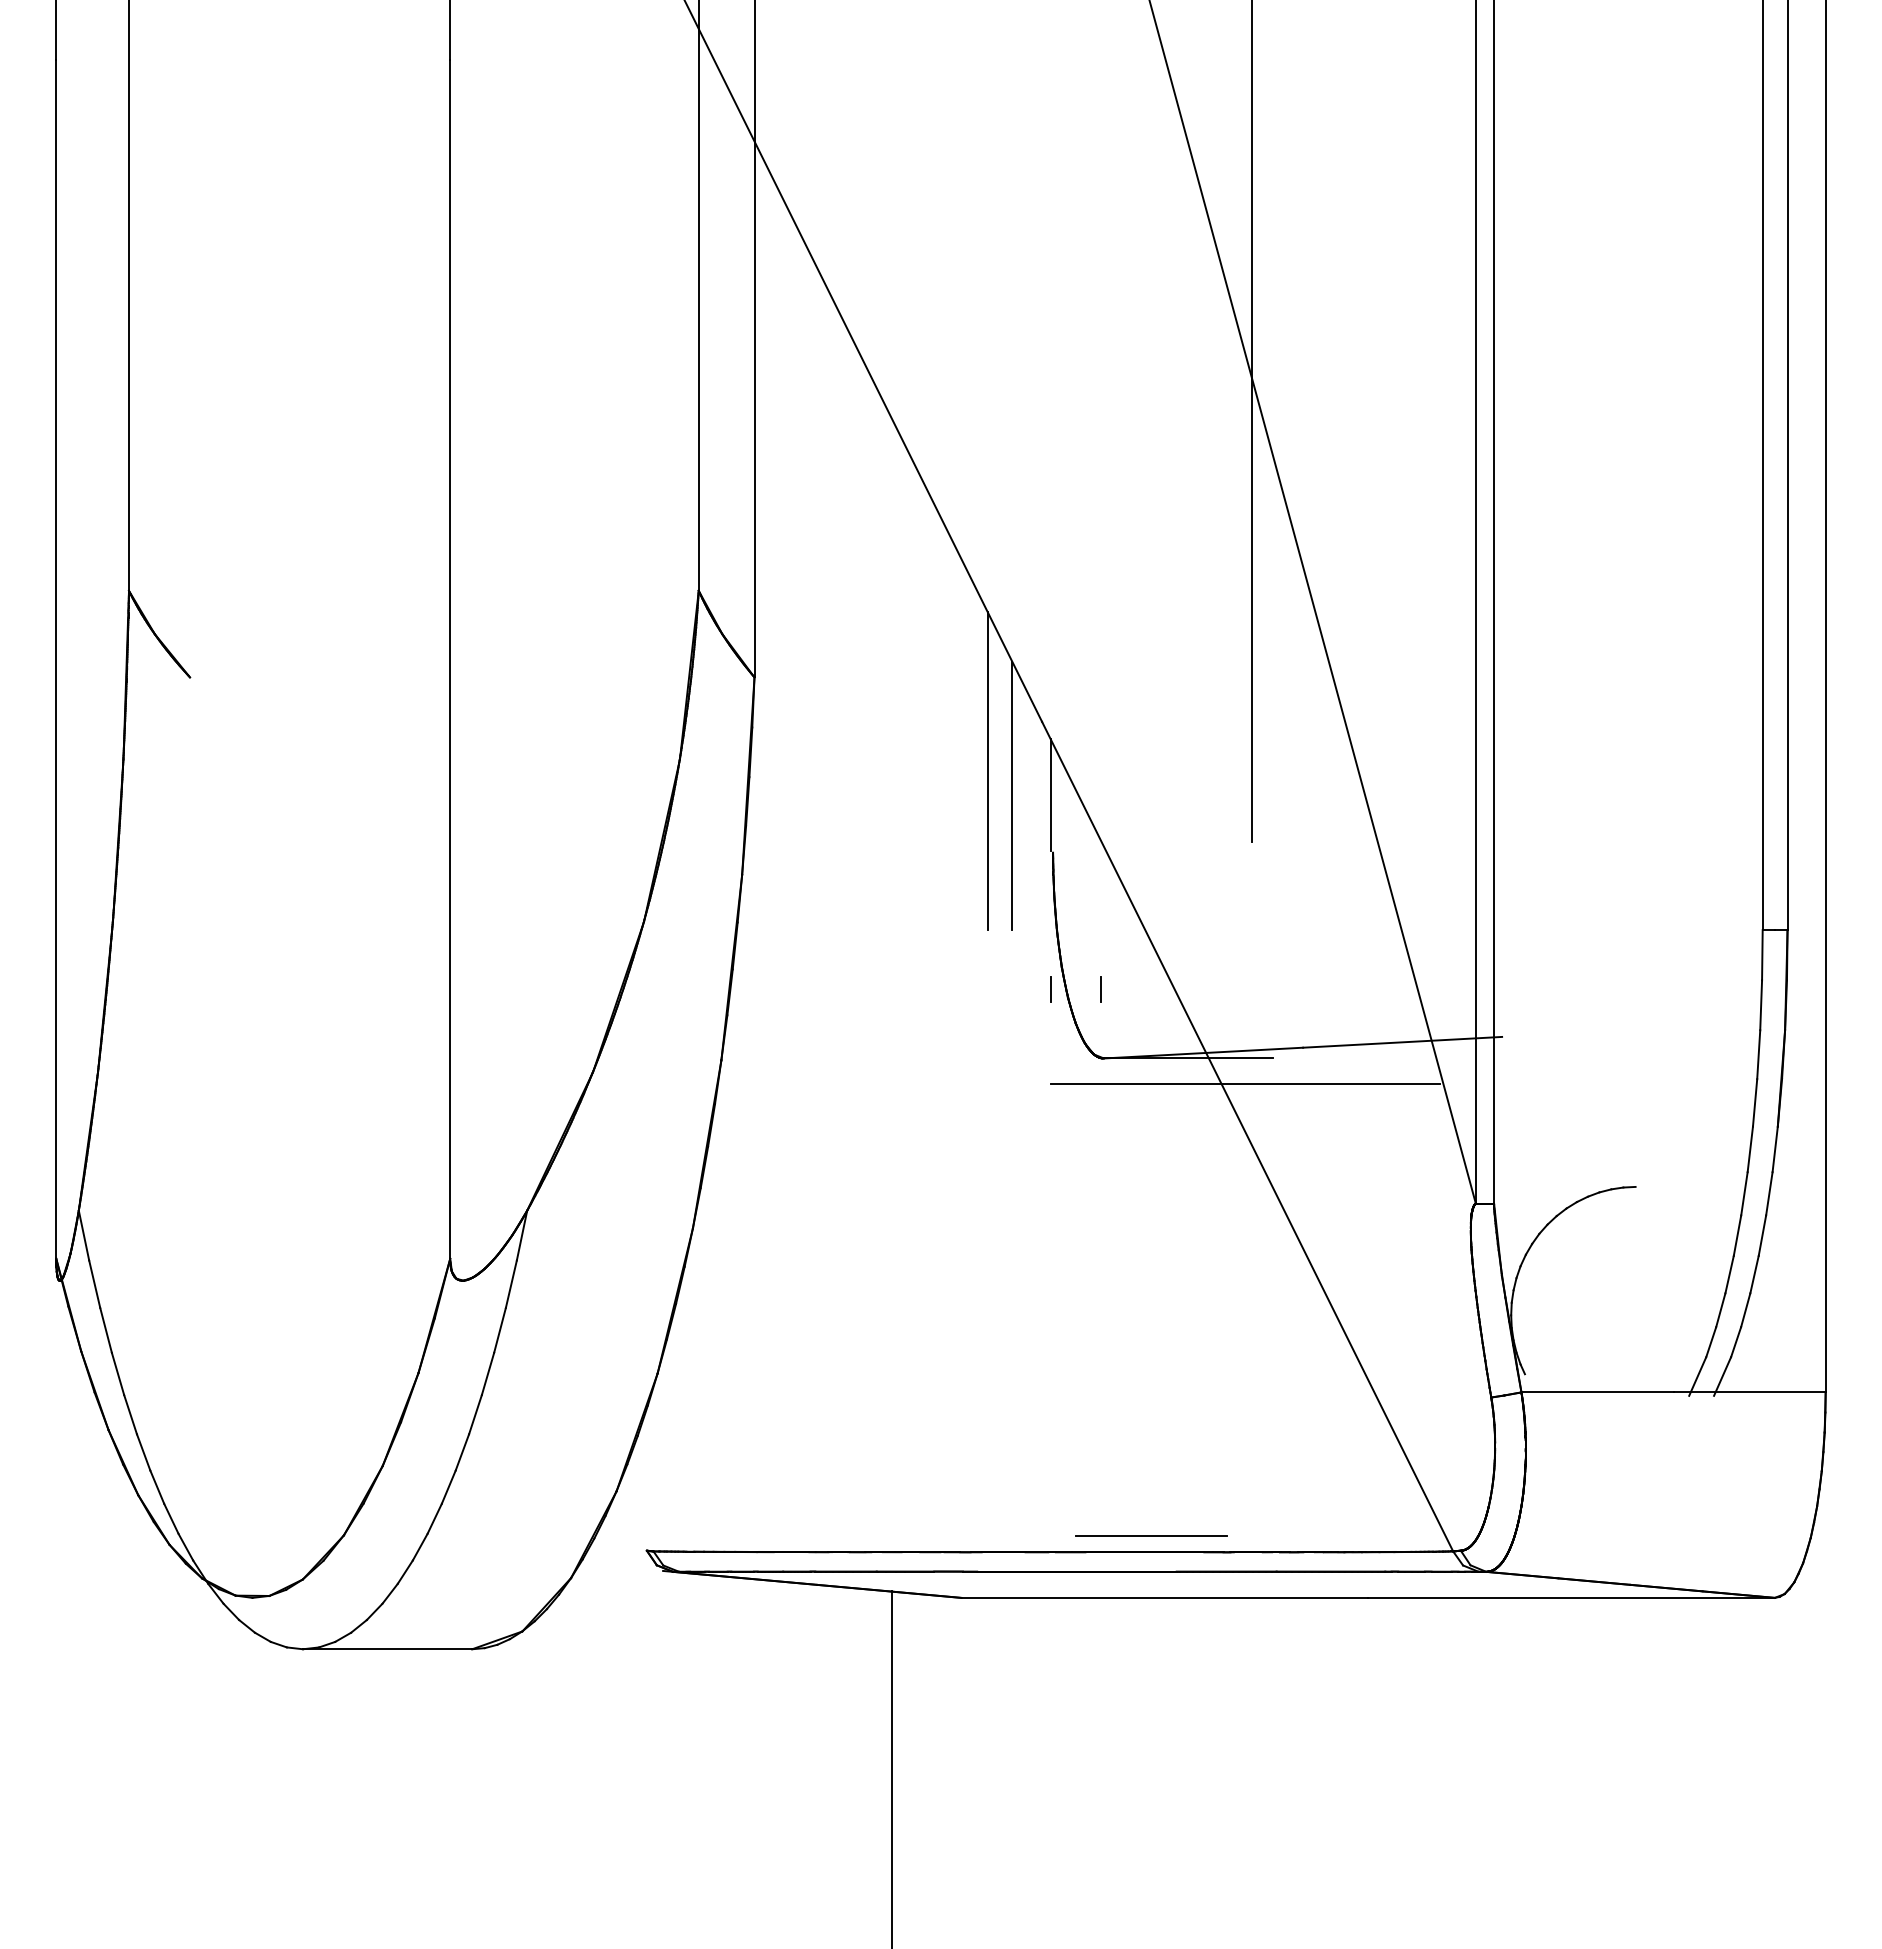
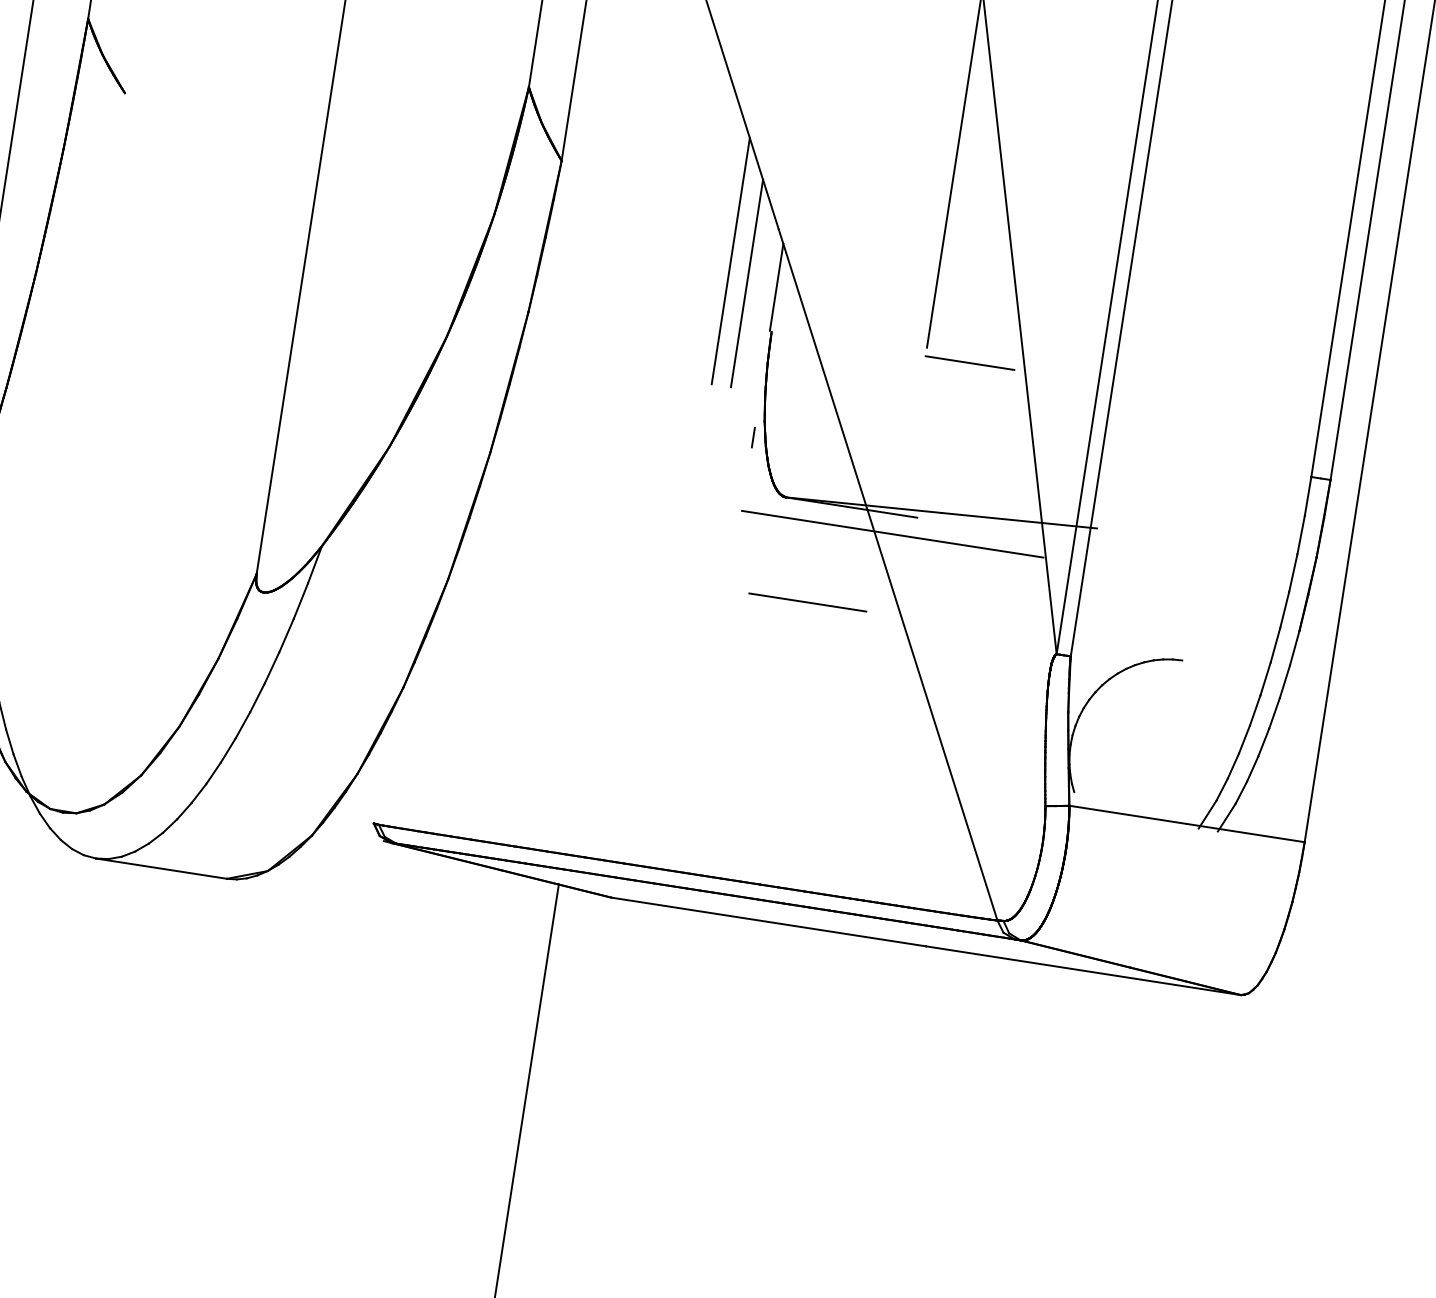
line: (1309, 852) -> (970, 362), added
line: (1100, 989) -> (791, 443), removed
line: (1151, 1535) -> (807, 602), moved

